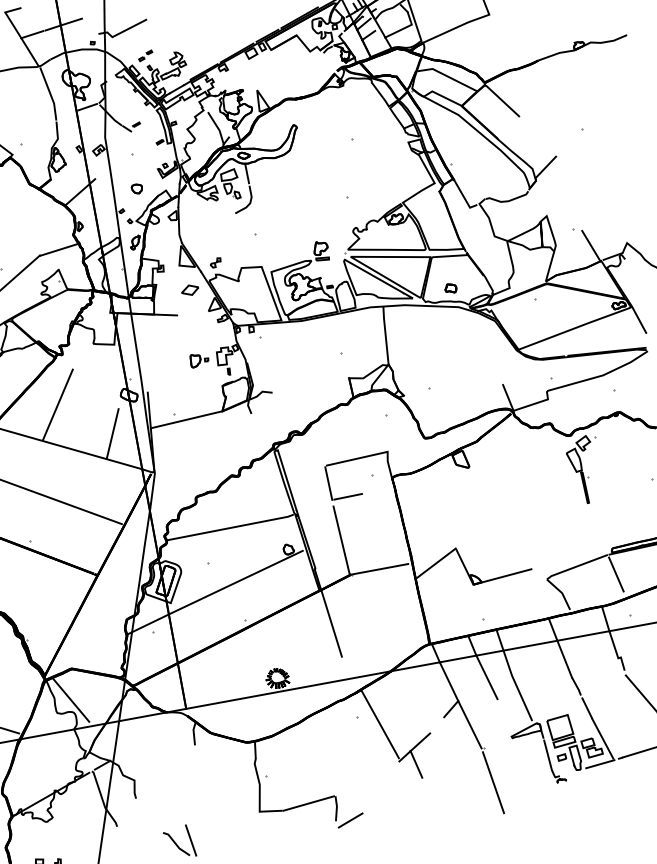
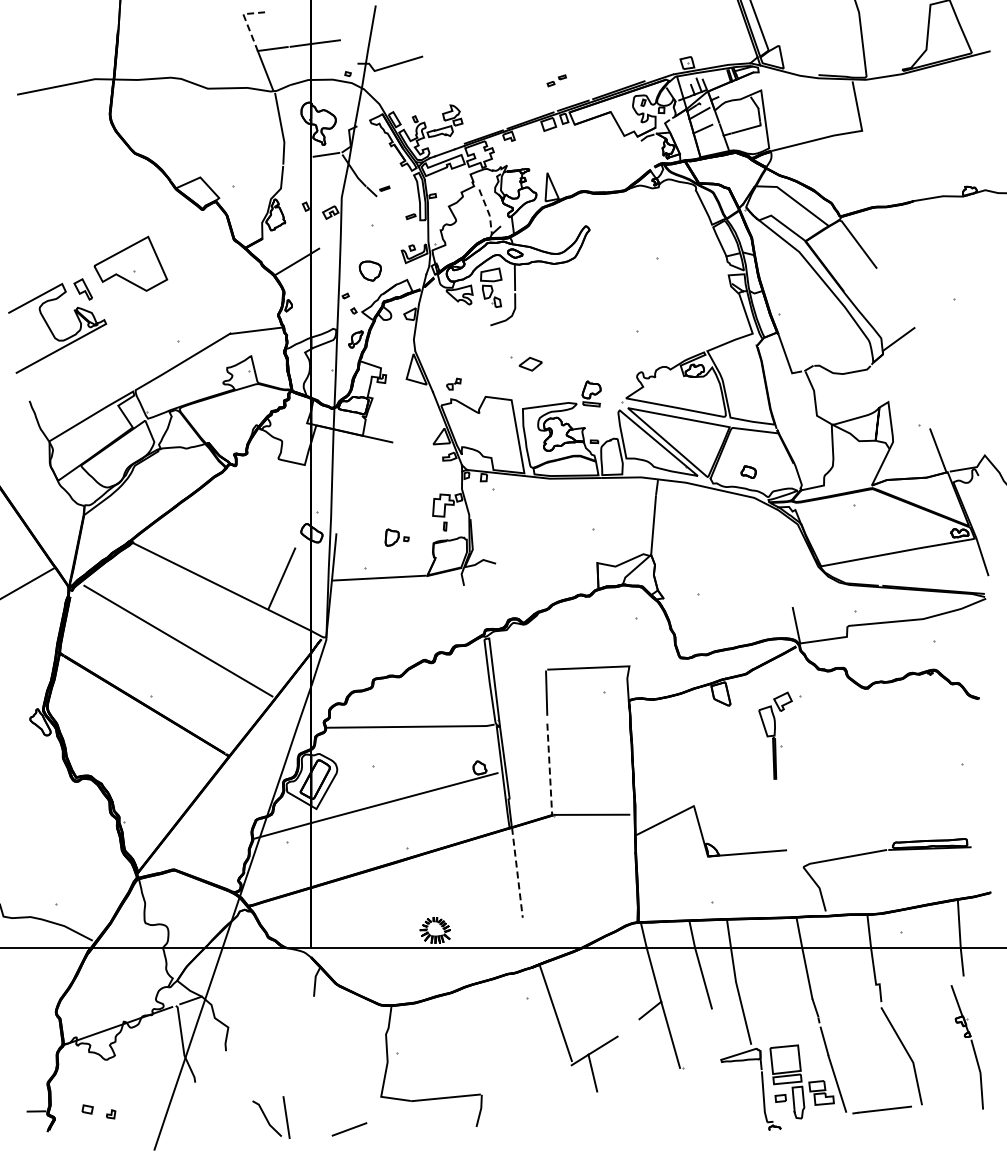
line: (8, 18) -> (246, 22), solid -> dashed
part: (145, 55) -> (556, 80), moved
line: (218, 128) -> (488, 212), solid -> dashed
part: (137, 189) -> (370, 271), size x1.6
part: (190, 290) -> (530, 364), moved
part: (198, 360) -> (396, 537), moved
line: (57, 404) -> (217, 528), removed
part: (585, 469) -> (779, 735), moved
line: (348, 496) -> (568, 714), removed
line: (341, 540) -> (549, 769), solid -> dashed
line: (615, 574) -> (892, 876), removed
line: (331, 623) -> (517, 873), solid -> dashed
line: (70, 700) -> (165, 909), removed
line: (600, 763) -> (828, 1115), removed
line: (492, 782) -> (686, 1114), removed
line: (350, 820) -> (349, 1129), moved

